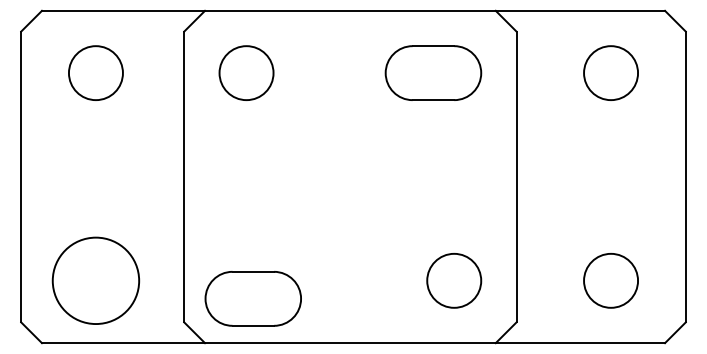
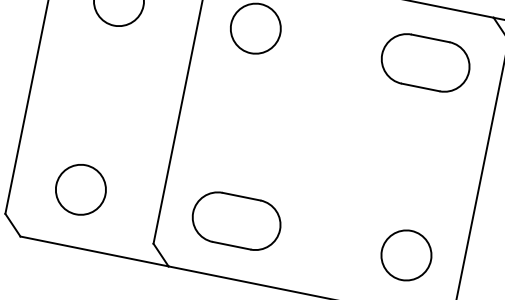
circle: (95, 280) -> (80, 189), size x0.62
part: (252, 298) -> (235, 220), moved

